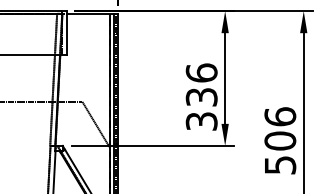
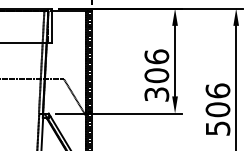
text: (201, 97) -> (156, 75), 336 -> 306

